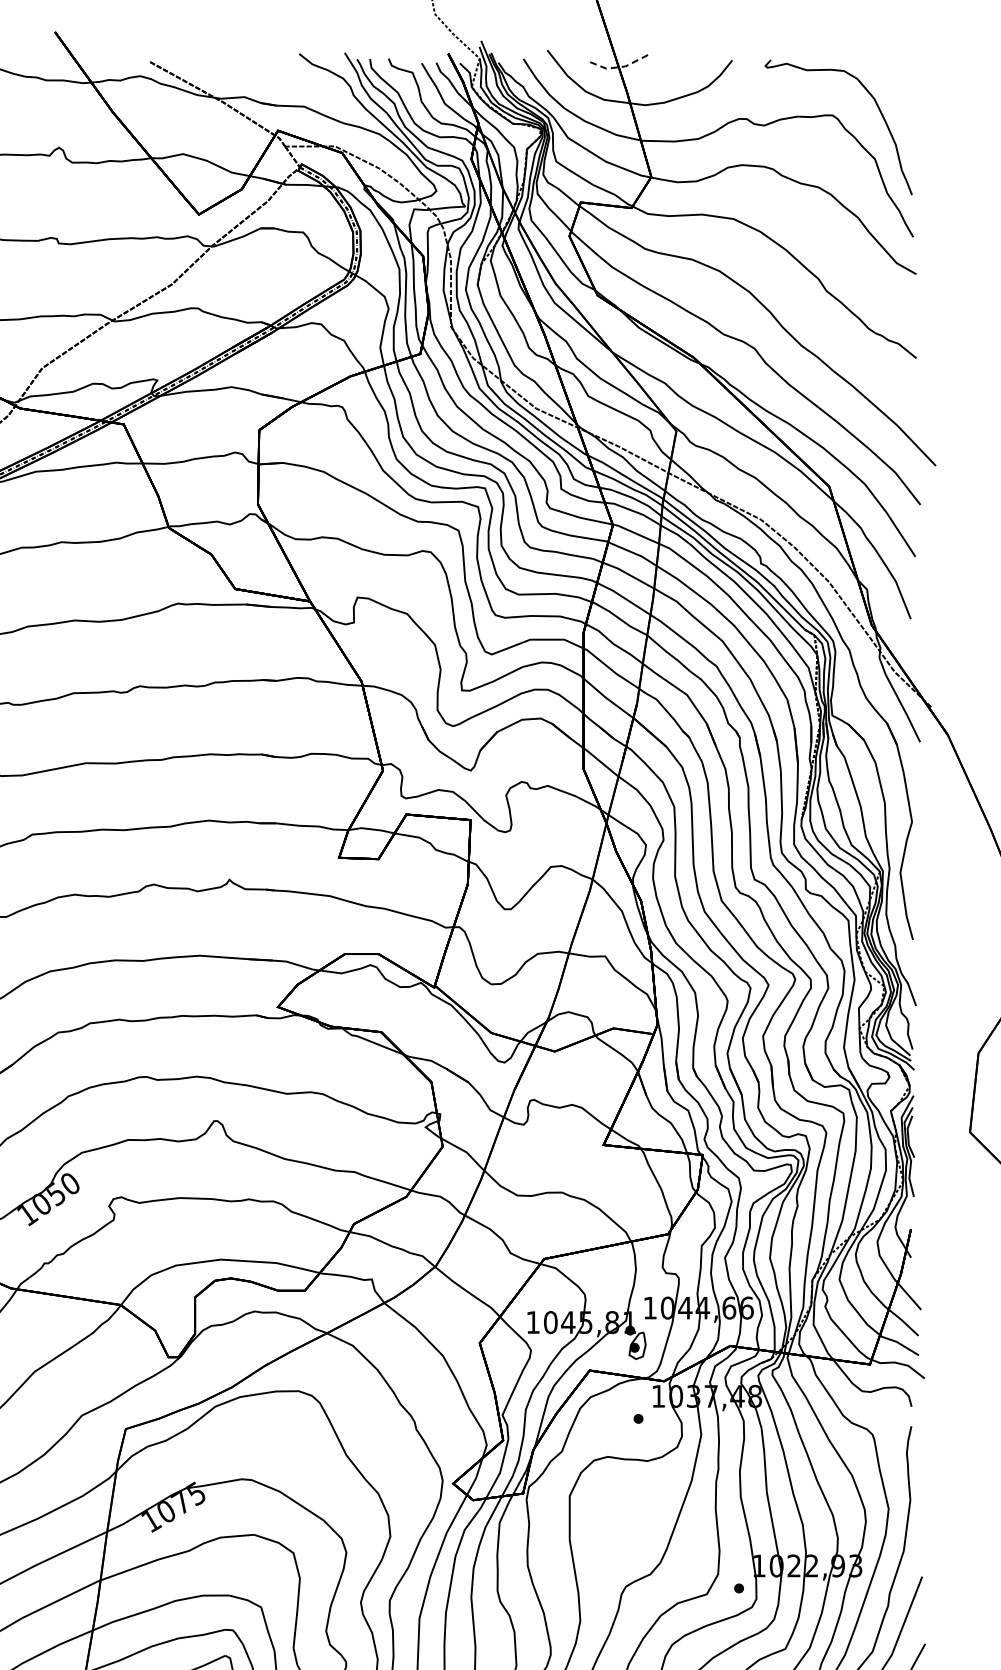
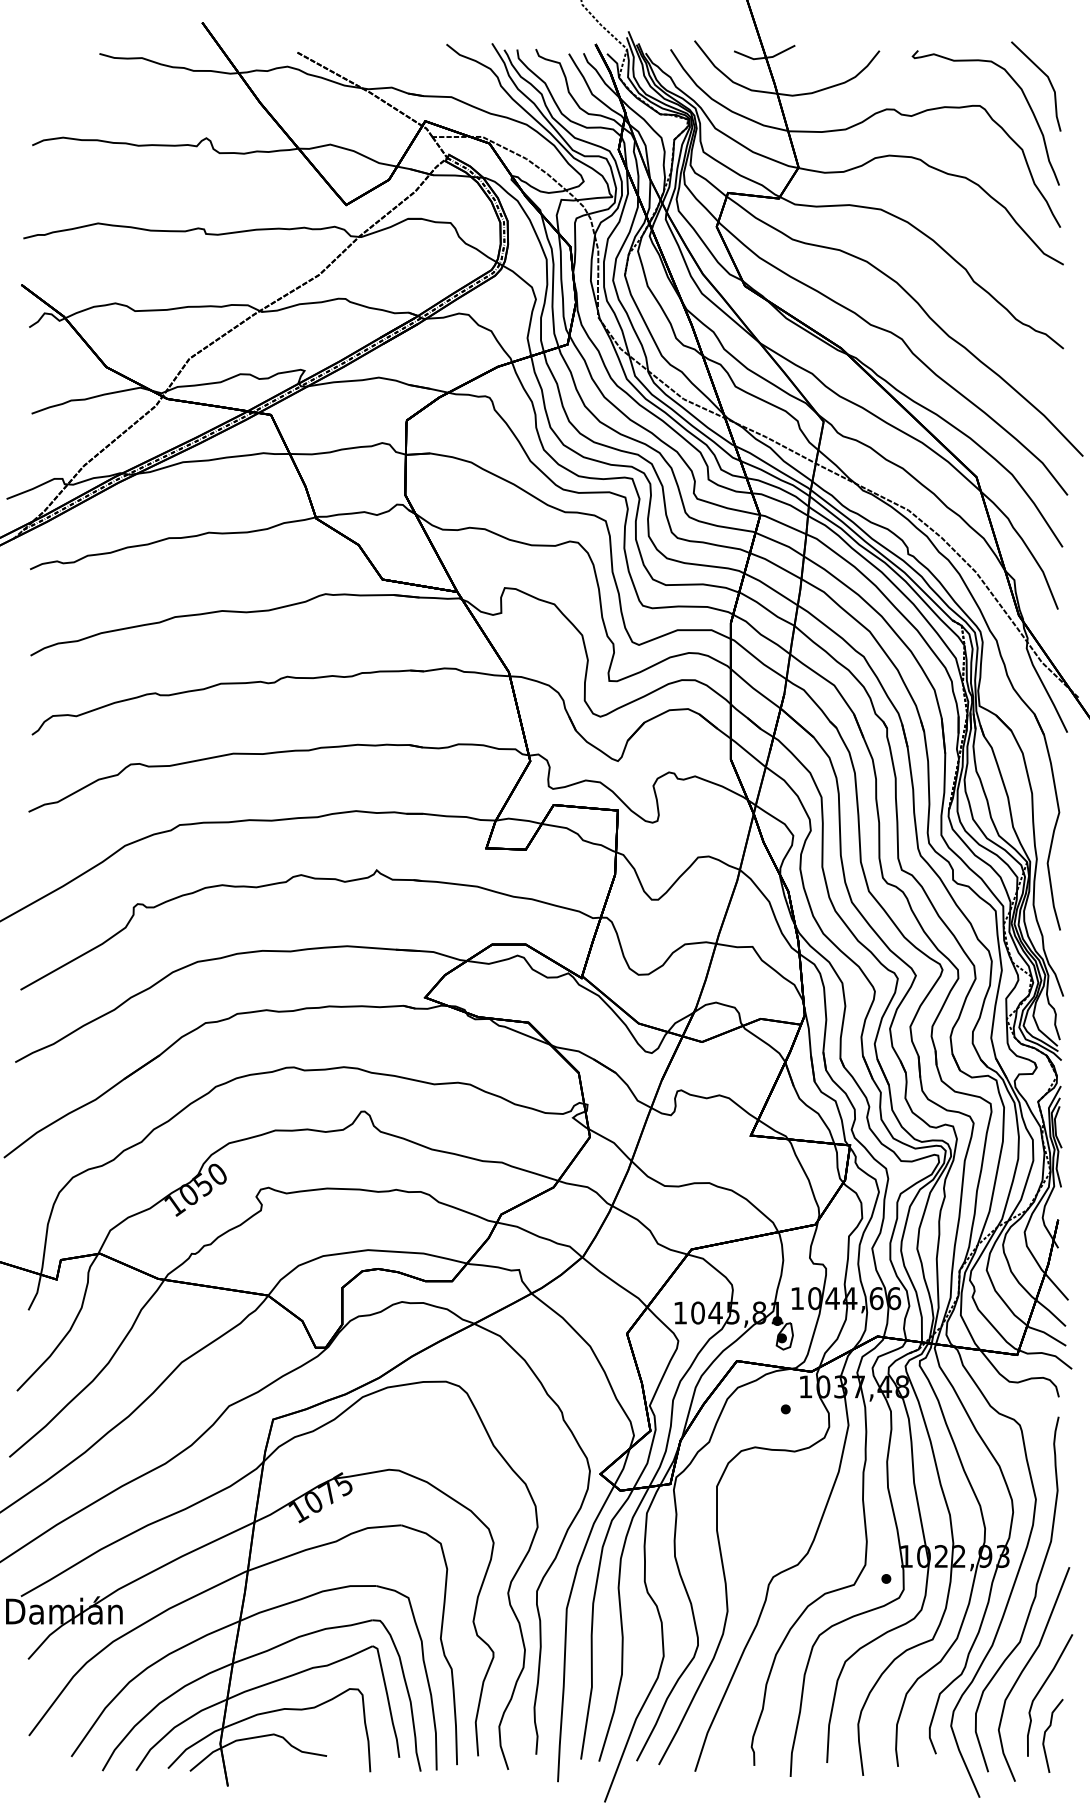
line: (618, 67) -> (765, 57), dashed -> solid
line: (901, 90) -> (1048, 80), added

